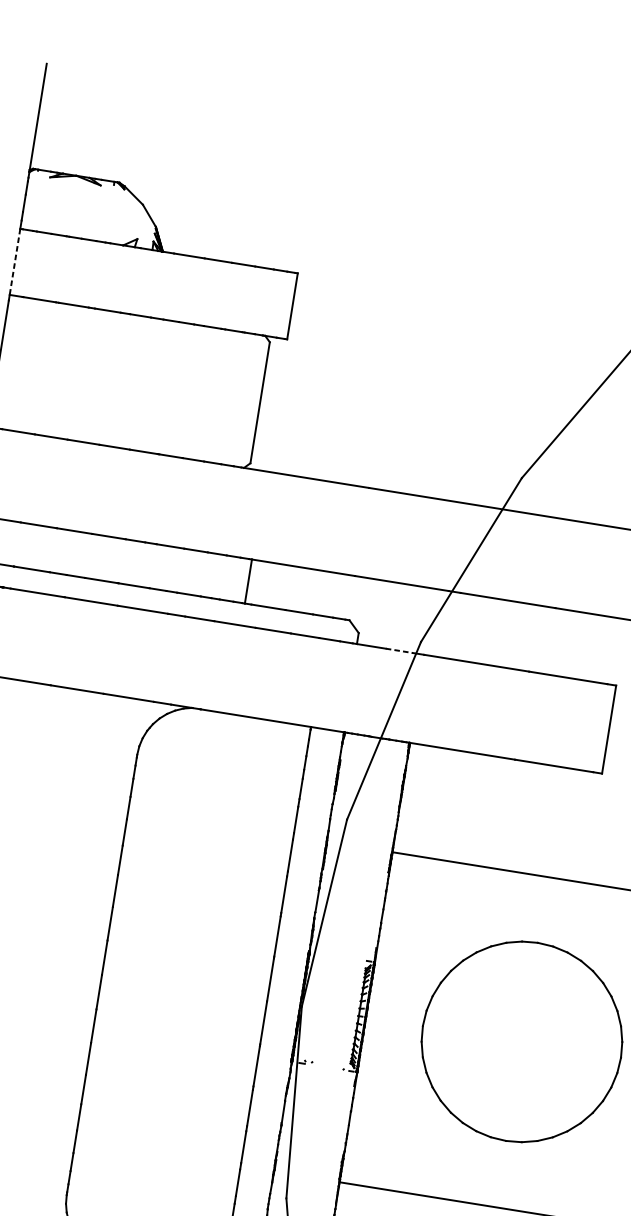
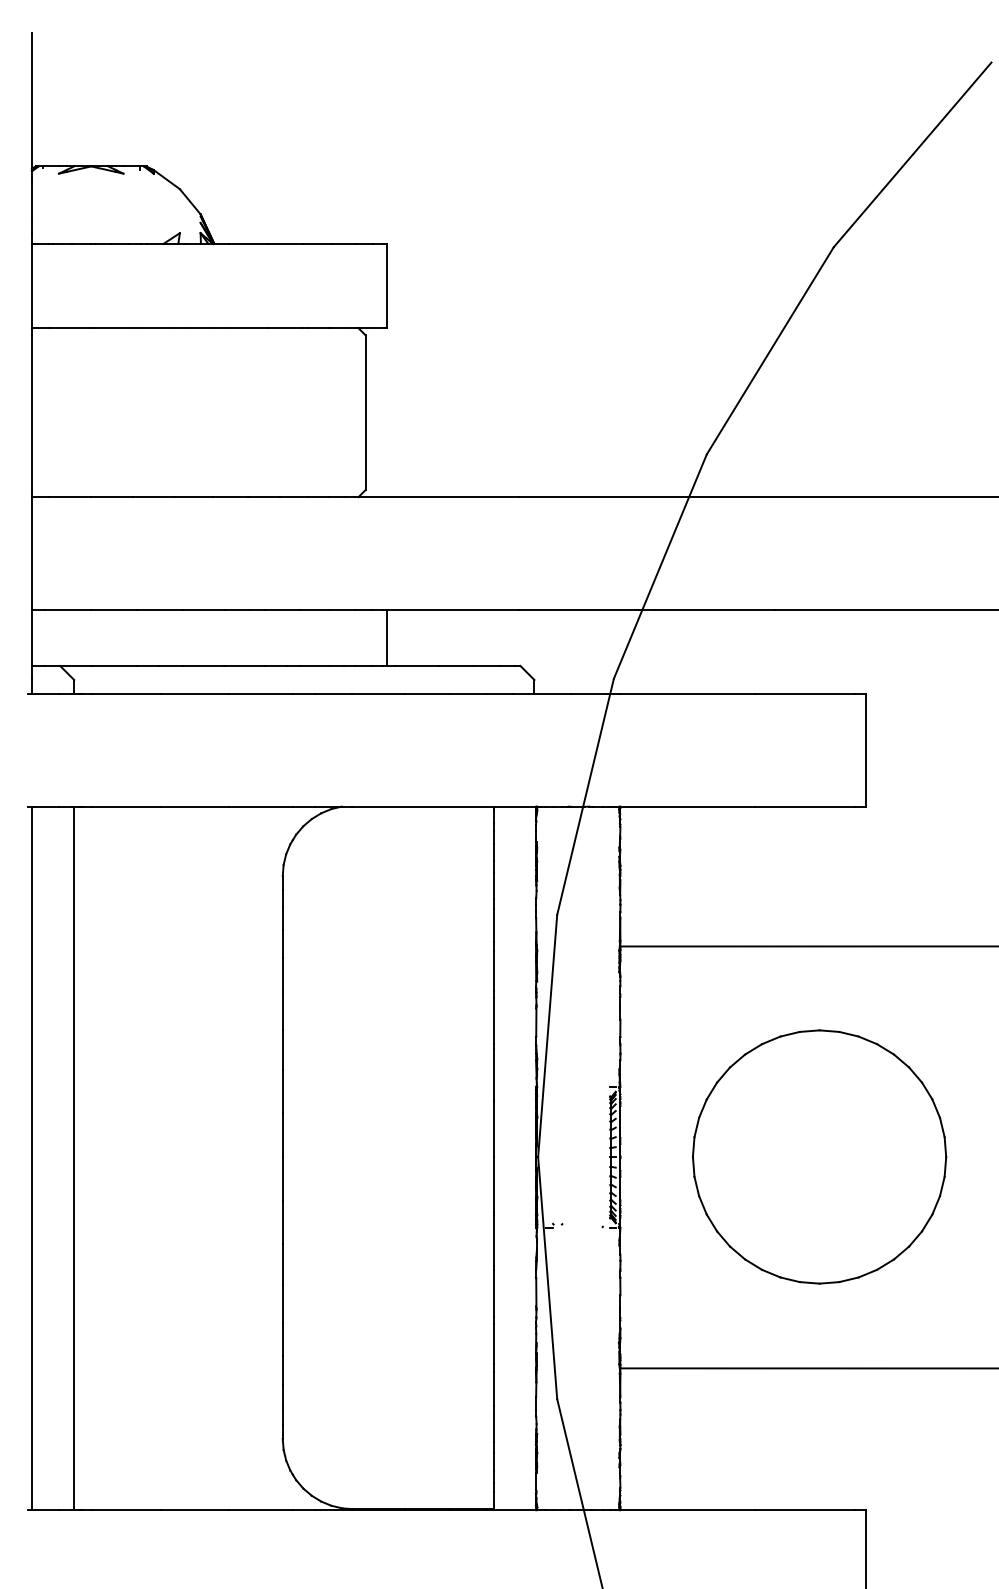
line: (14, 262) -> (31, 286), dashed -> solid
line: (399, 651) -> (589, 694), dashed -> solid

